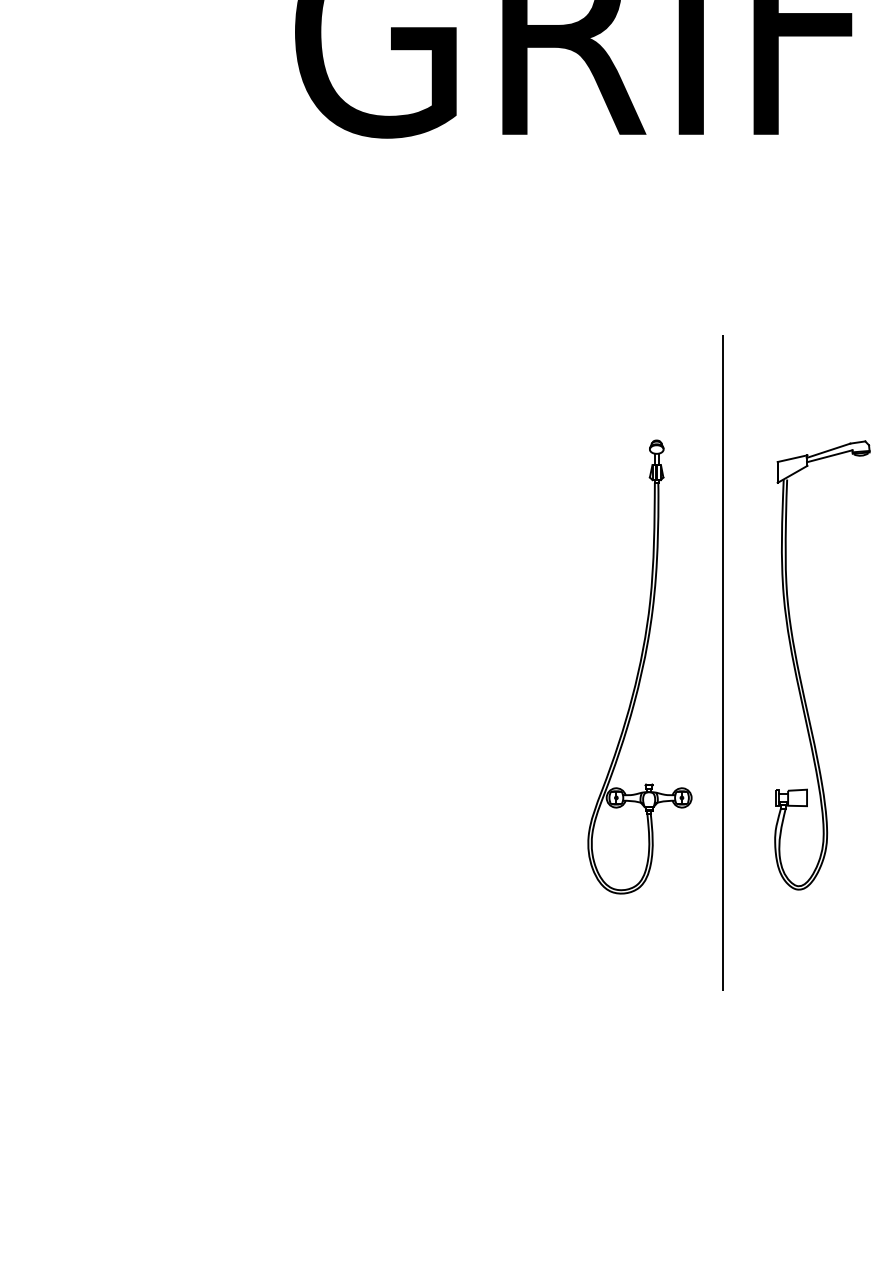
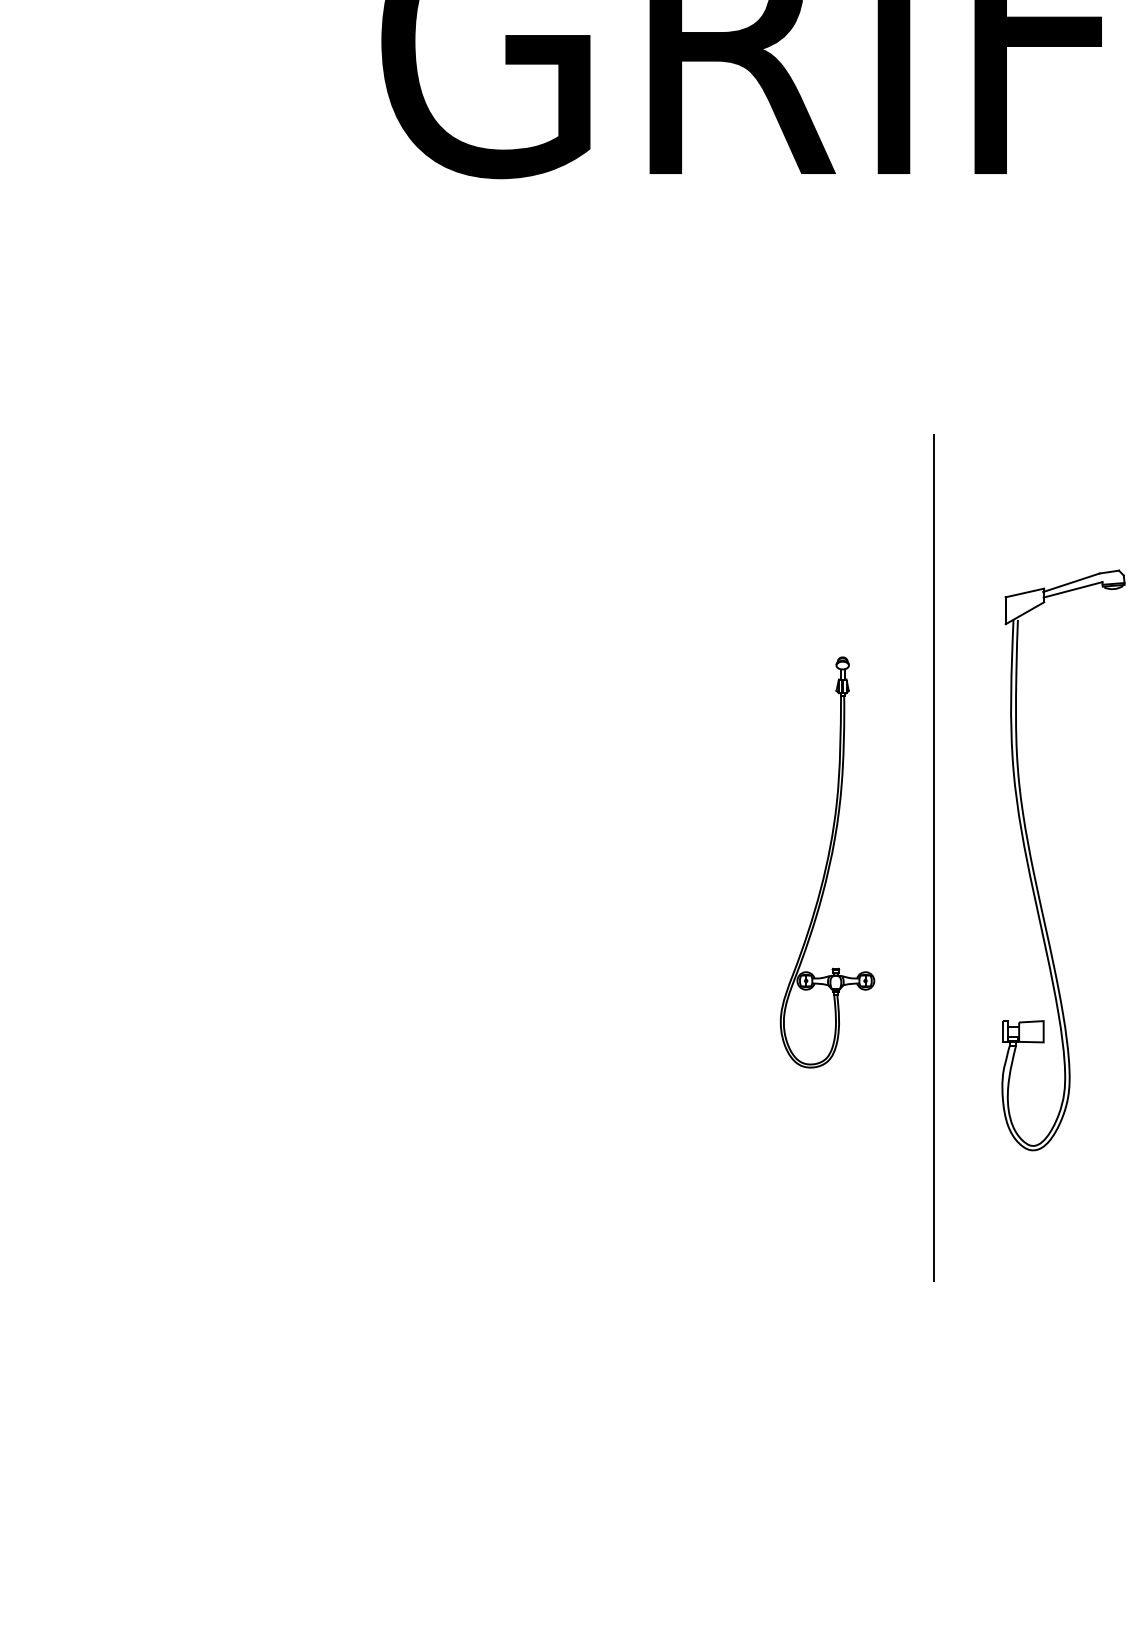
part: (639, 667) -> (827, 862), size x0.7

